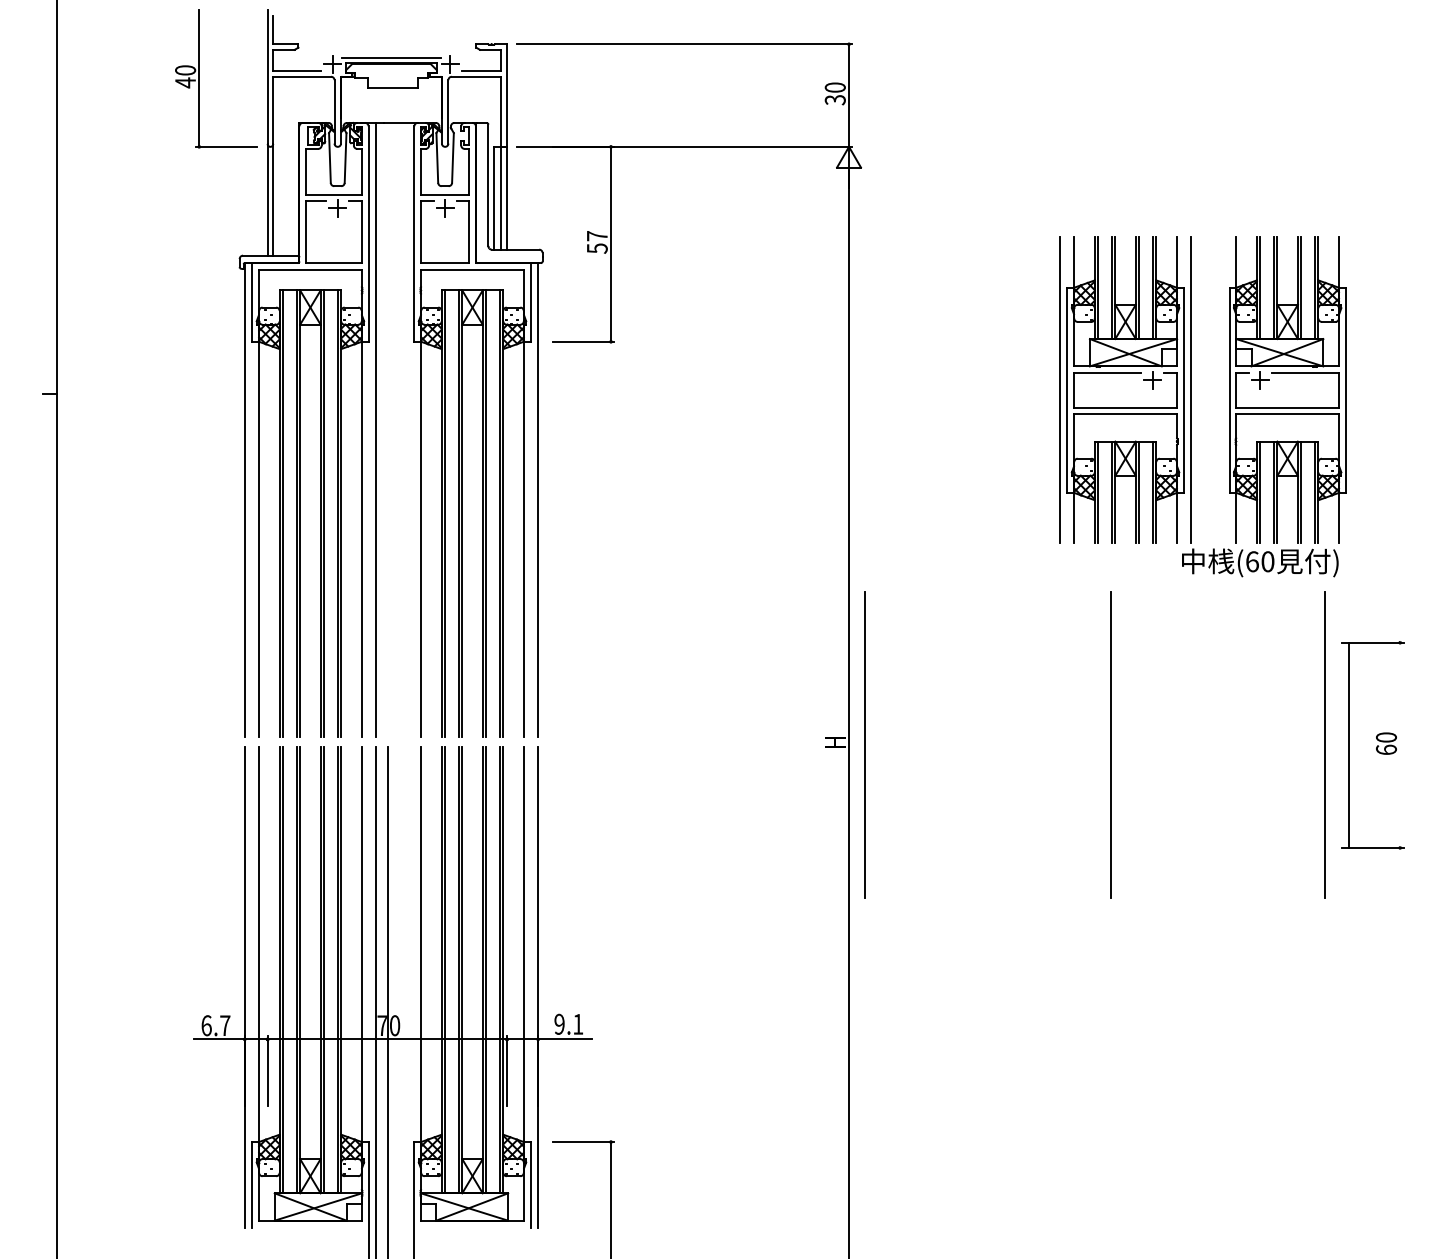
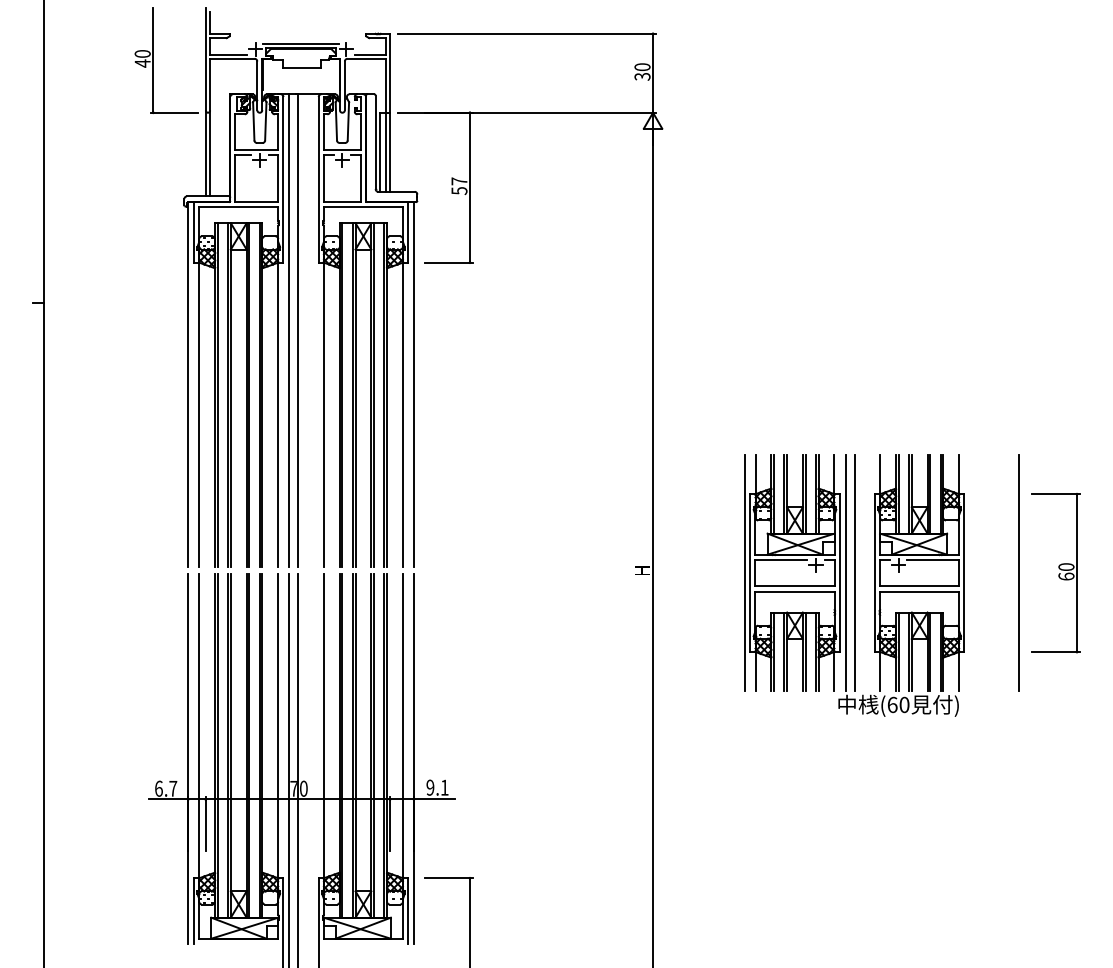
part: (1191, 406) -> (845, 585), moved
line: (388, 429) -> (298, 330), added
line: (864, 744) -> (664, 572), removed
line: (1349, 744) -> (1077, 572), moved

